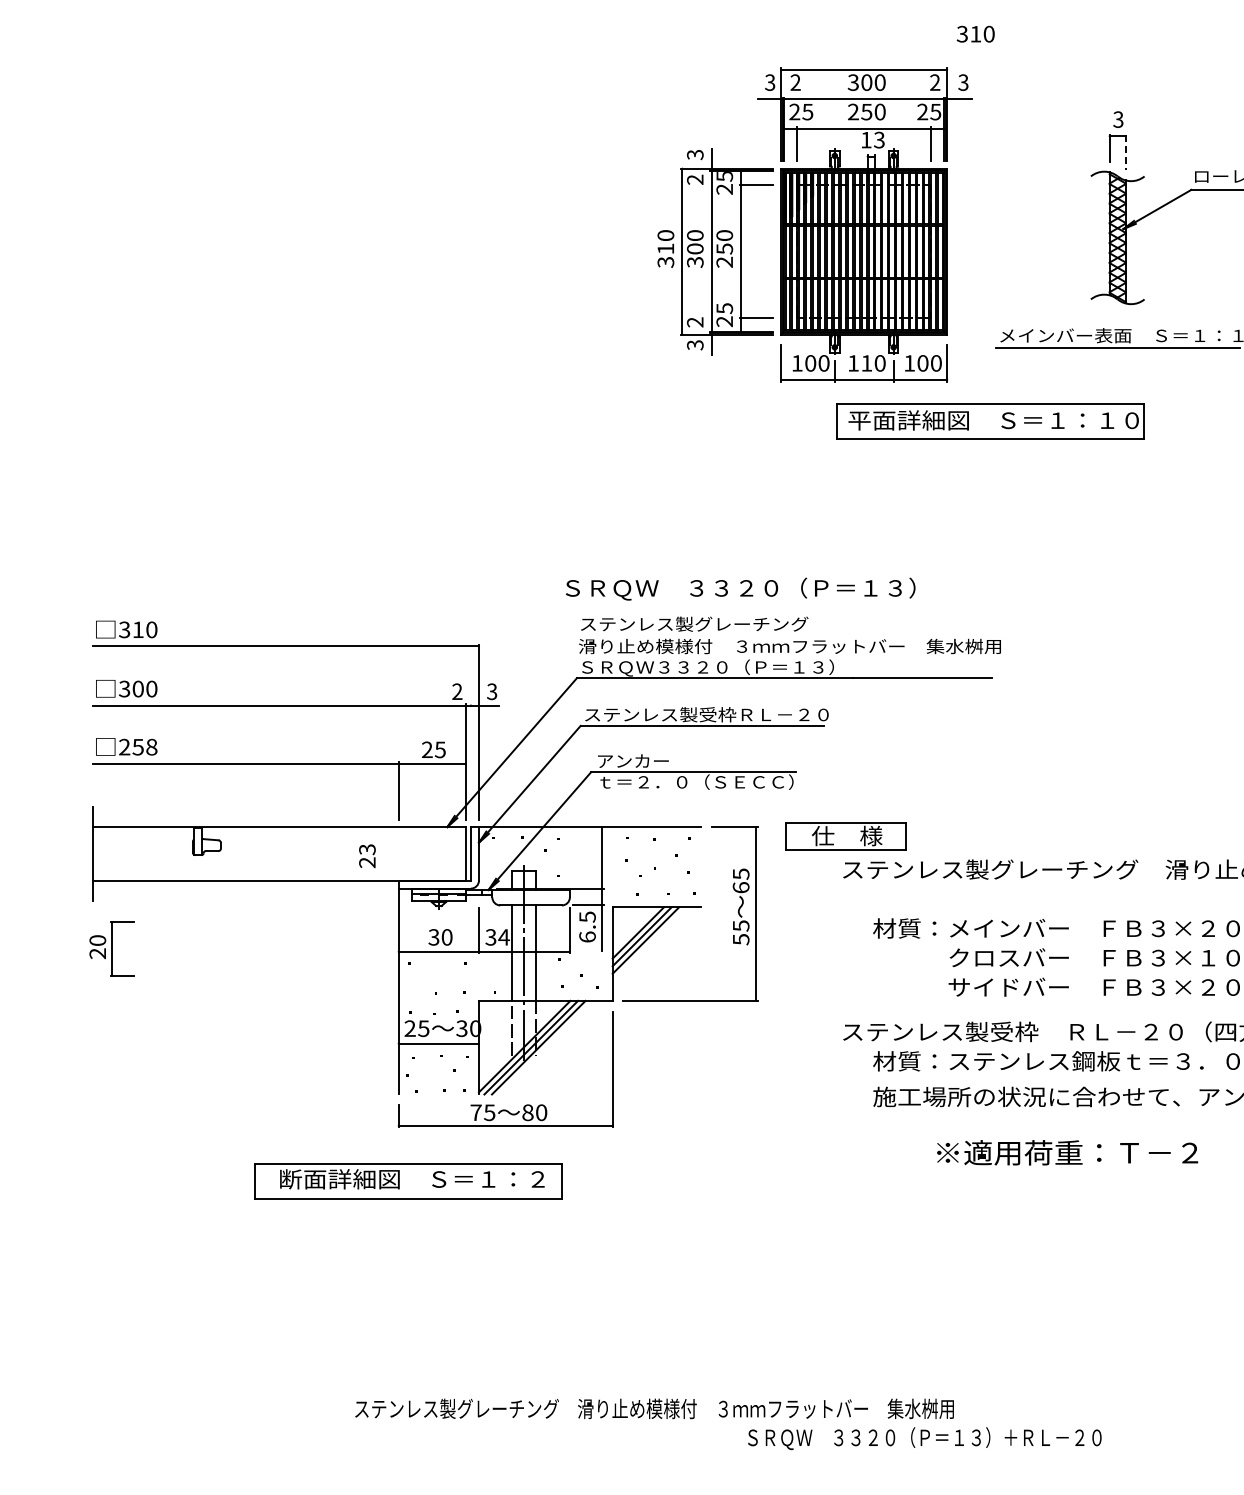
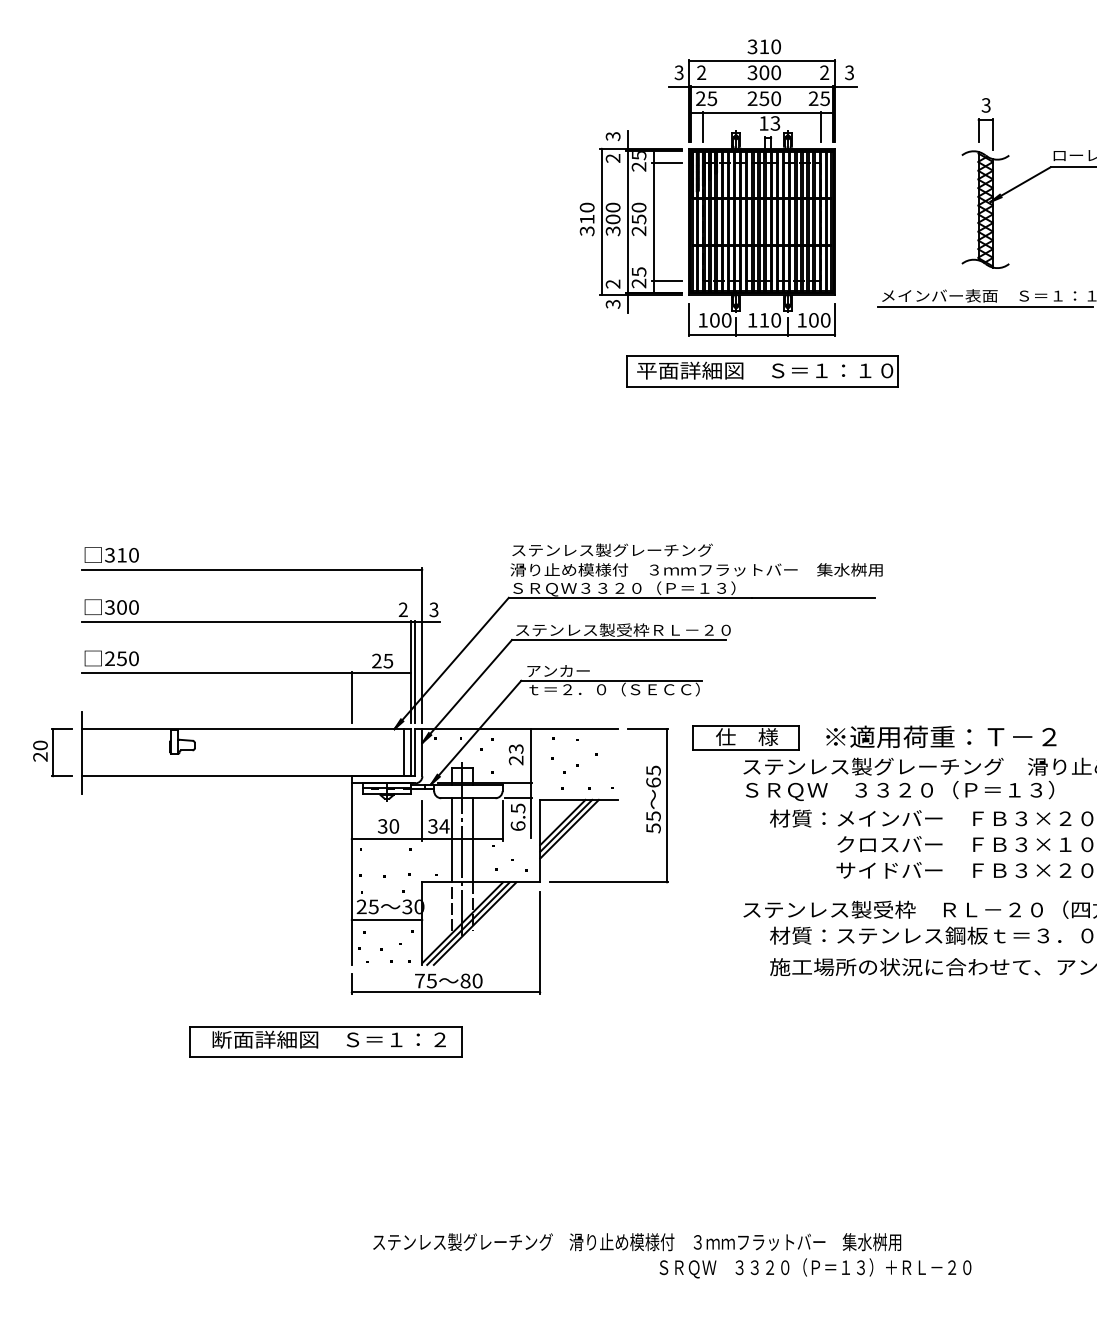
text: (975, 33) -> (764, 46), moved
line: (1125, 152) -> (992, 134), dashed -> solid
part: (990, 421) -> (762, 371), moved
text: (740, 588) -> (899, 790), moved
text: (151, 747) -> (133, 659), 258 -> 250
line: (470, 762) -> (414, 672), added
line: (457, 853) -> (403, 752), added
text: (367, 856) -> (516, 755), moved
part: (111, 948) -> (52, 752), moved
text: (1067, 1152) -> (941, 736), moved
part: (408, 1181) -> (325, 1041), moved
text: (654, 1408) -> (637, 1241), moved

